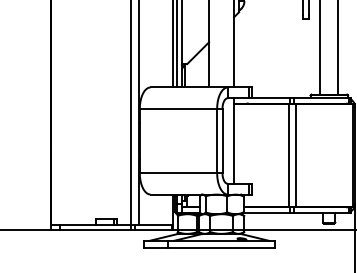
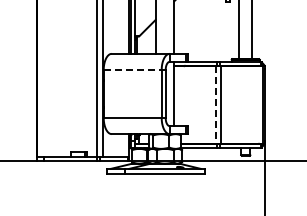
line: (178, 108) -> (132, 69), solid -> dashed
line: (288, 155) -> (215, 104), solid -> dashed

